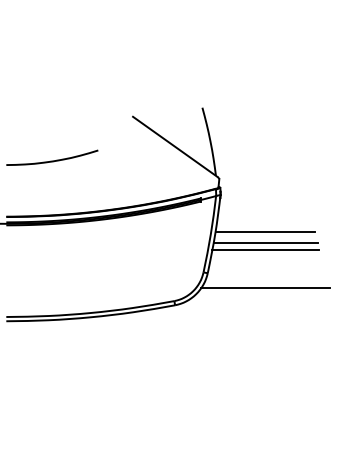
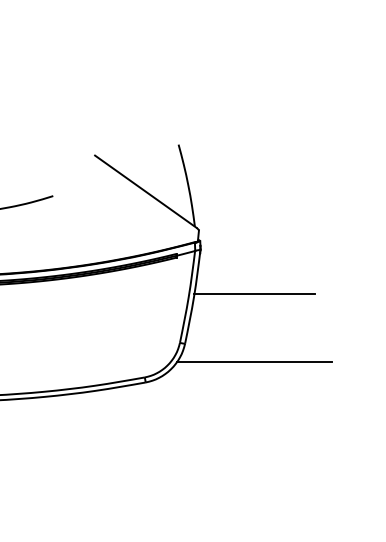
line: (265, 243) -> (254, 308), removed
line: (265, 249) -> (254, 315), removed

